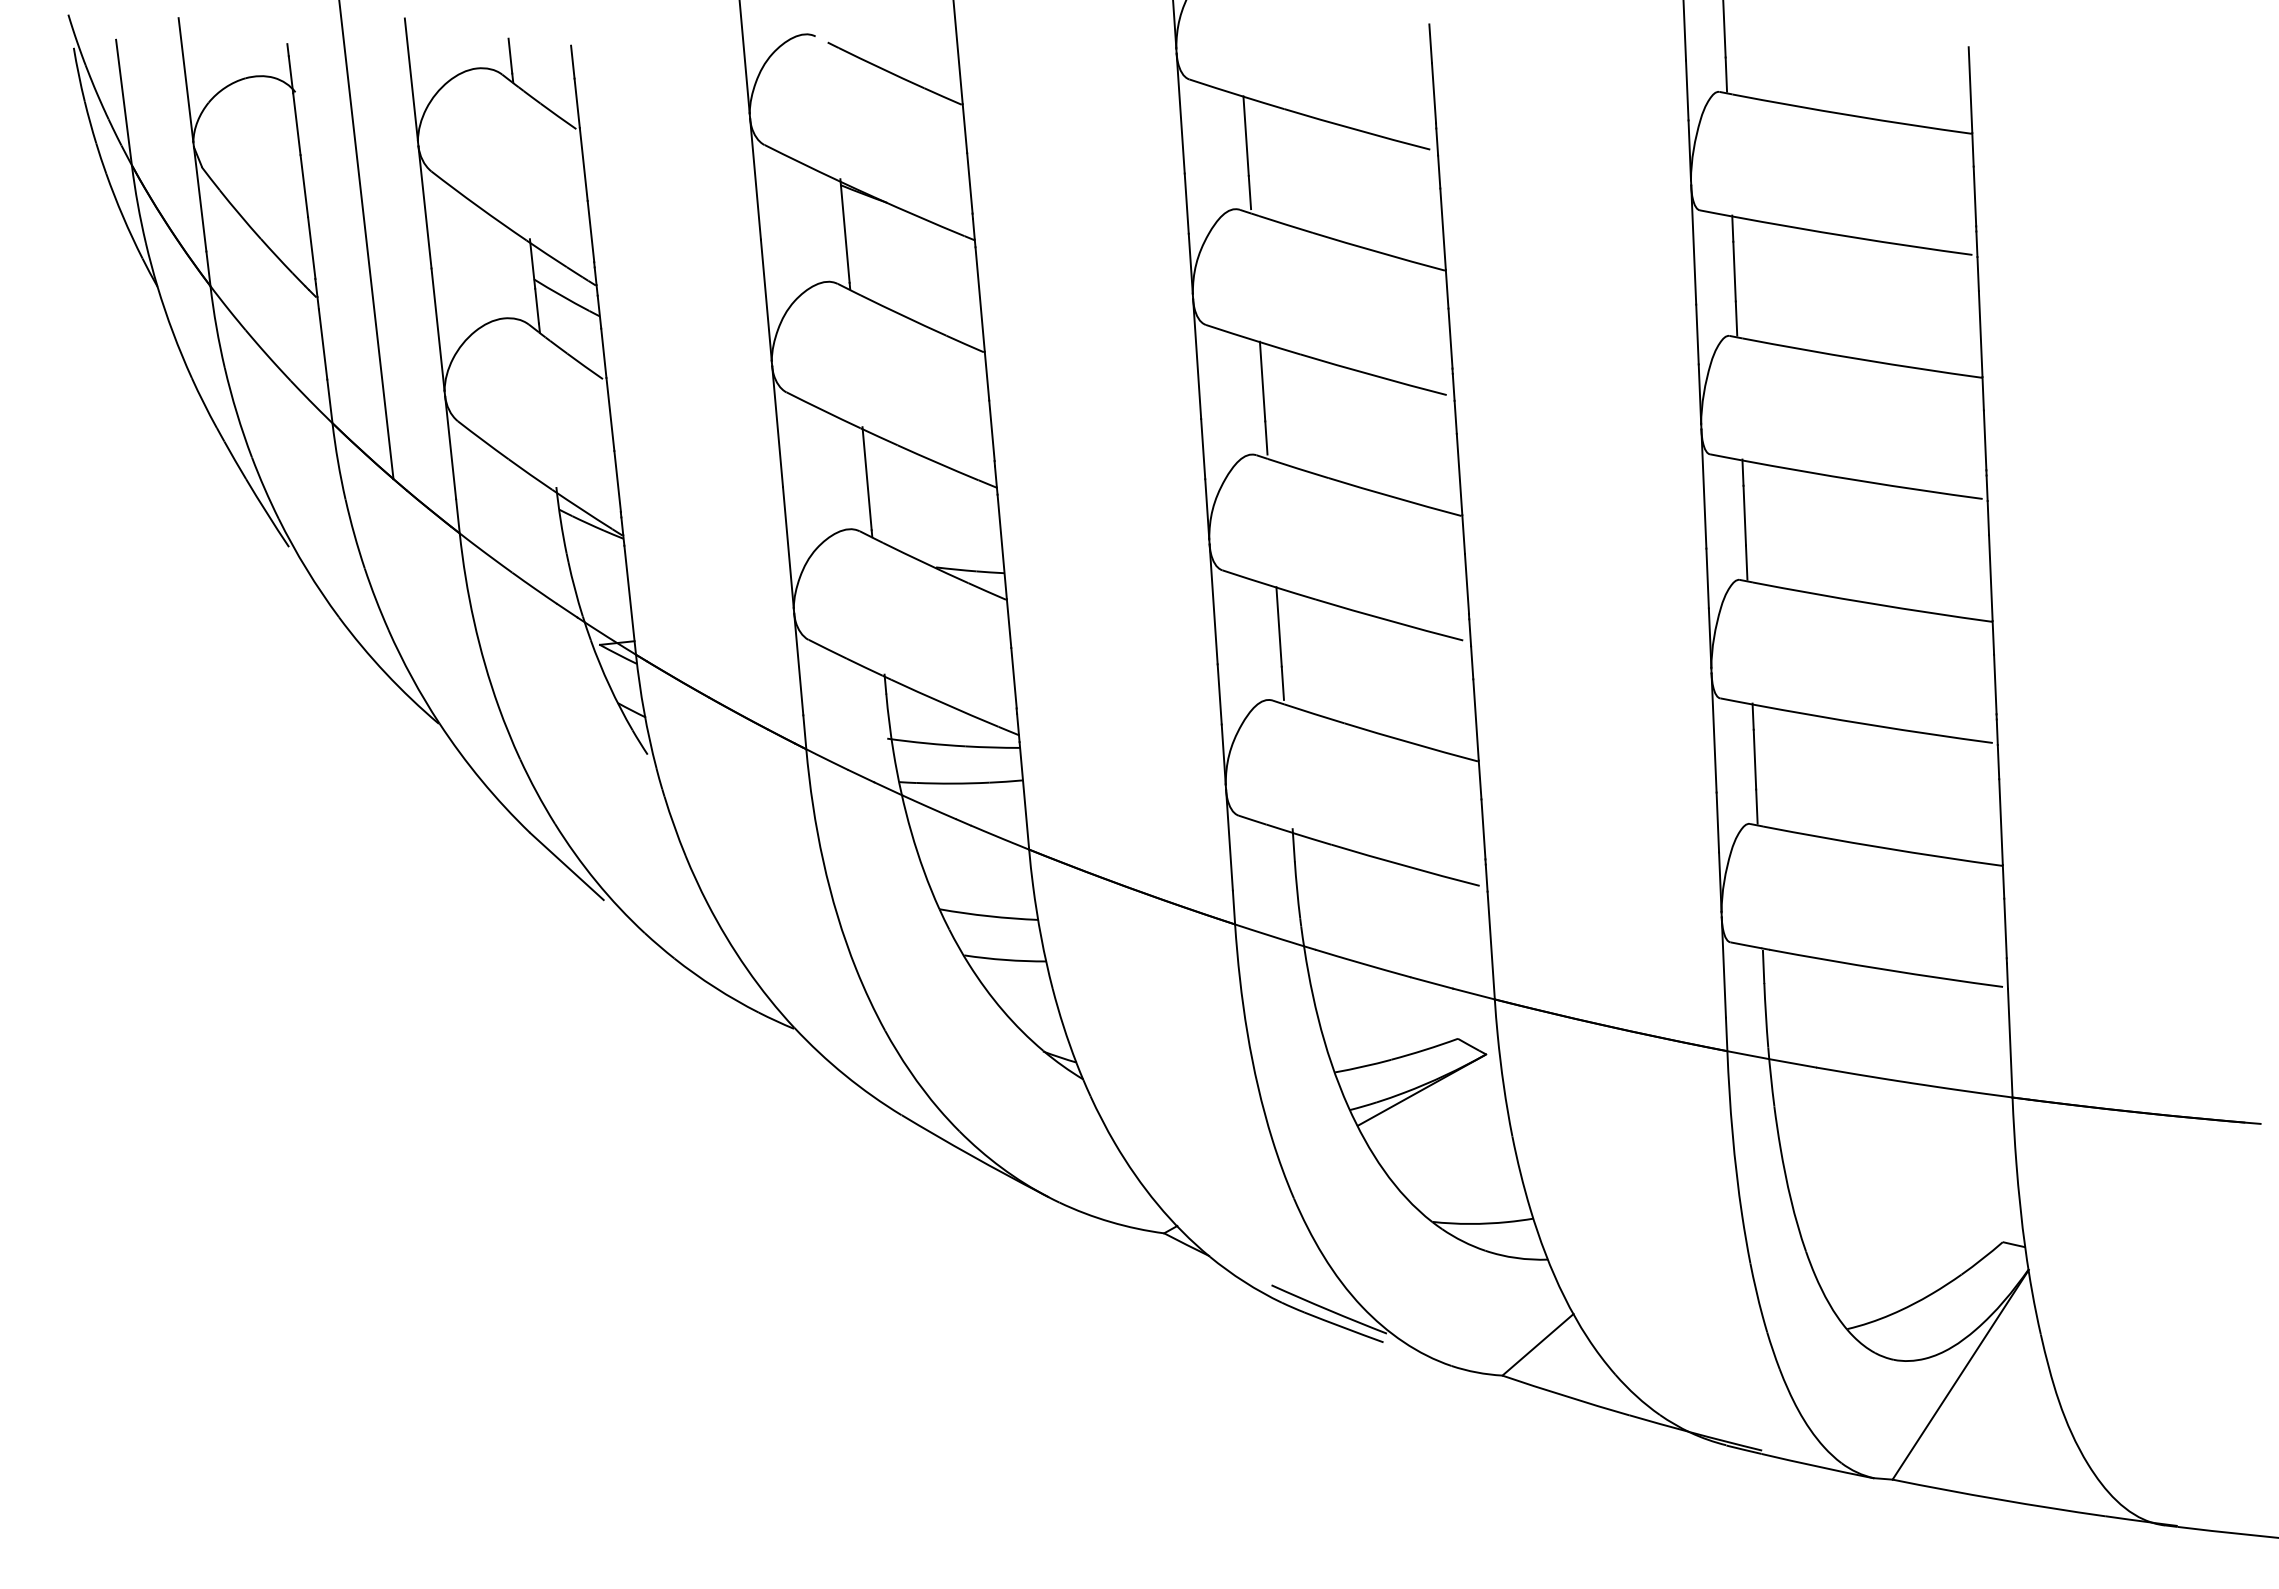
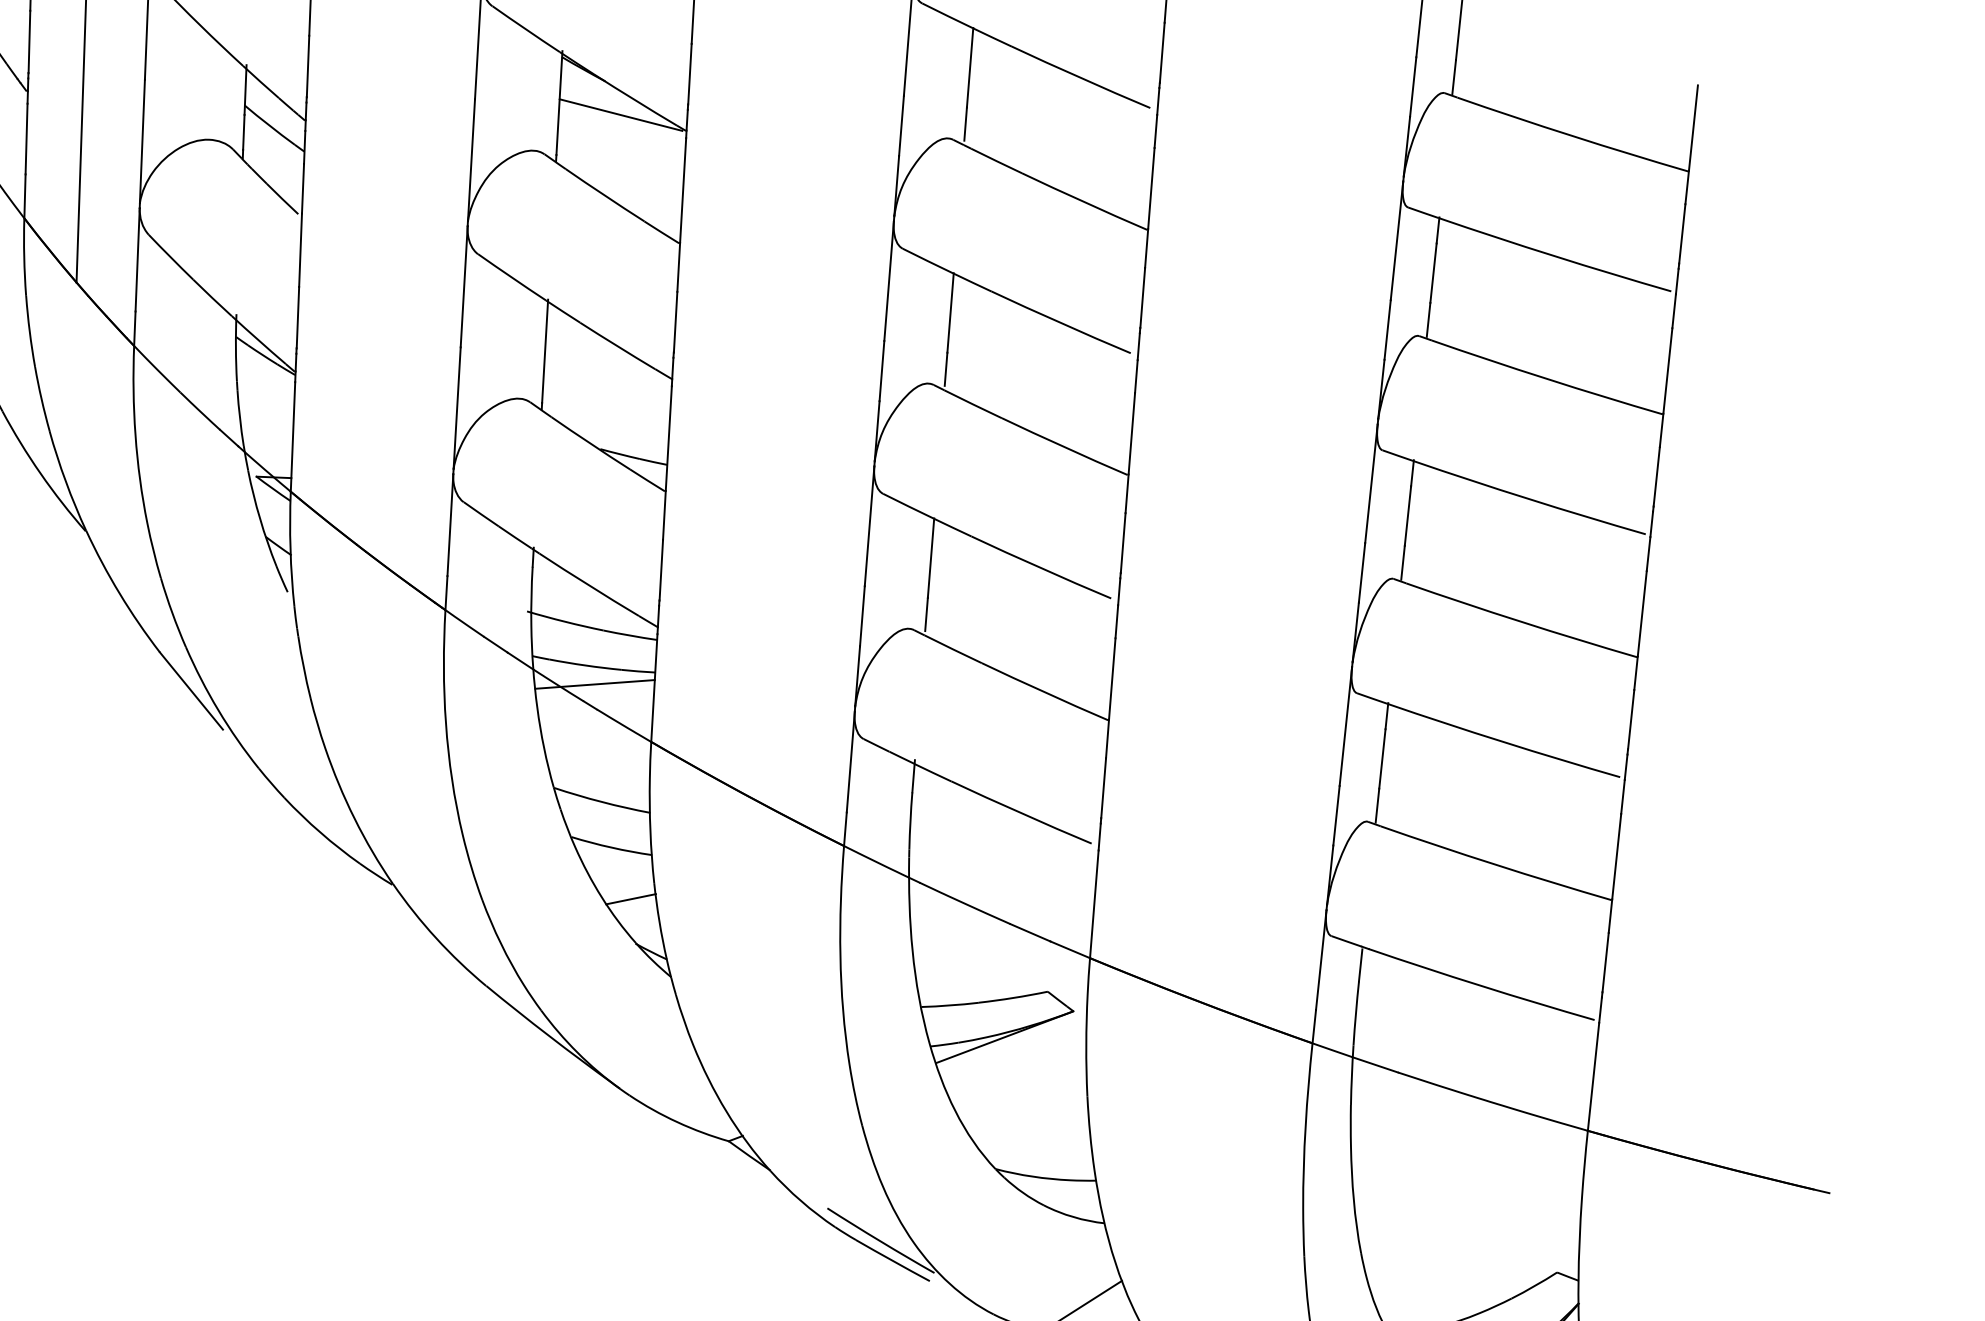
line: (907, 233) -> (620, 114), added
line: (964, 800) -> (594, 683), added
line: (1031, 1007) -> (630, 898), added

